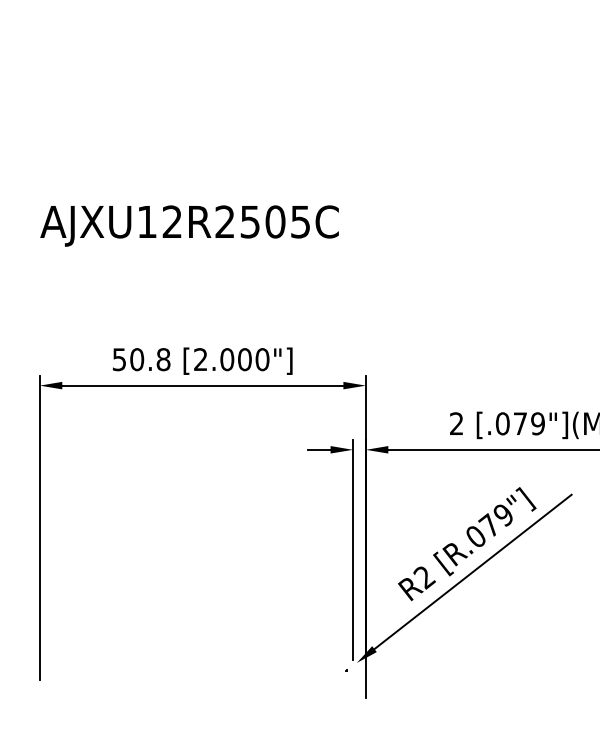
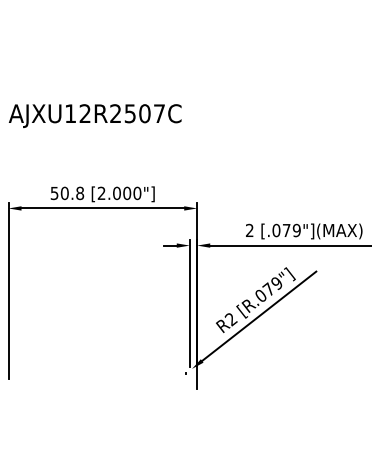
text: (300, 221) -> (159, 113), AJXU12R2505C -> AJXU12R2507C

